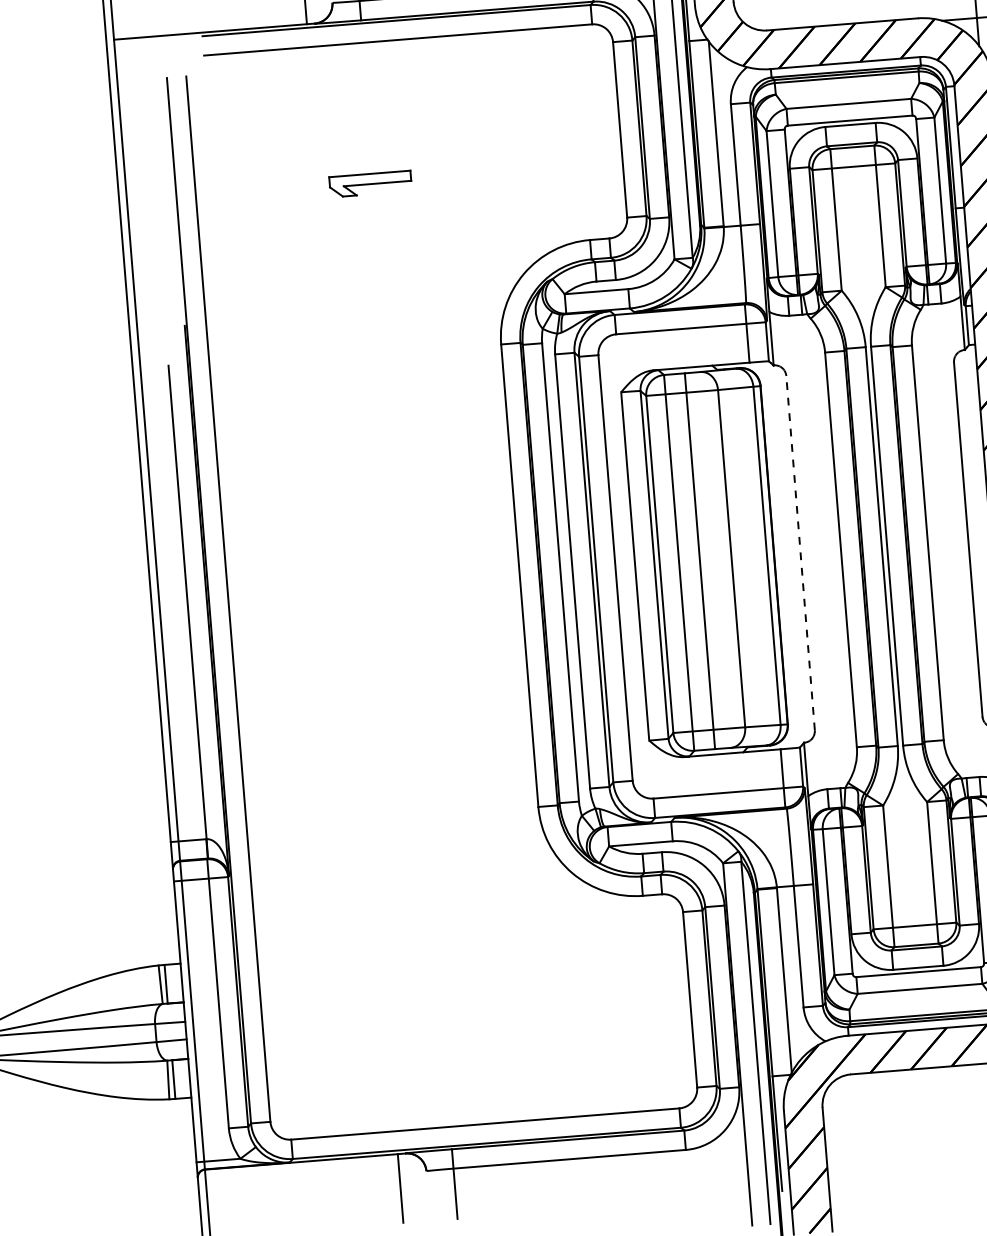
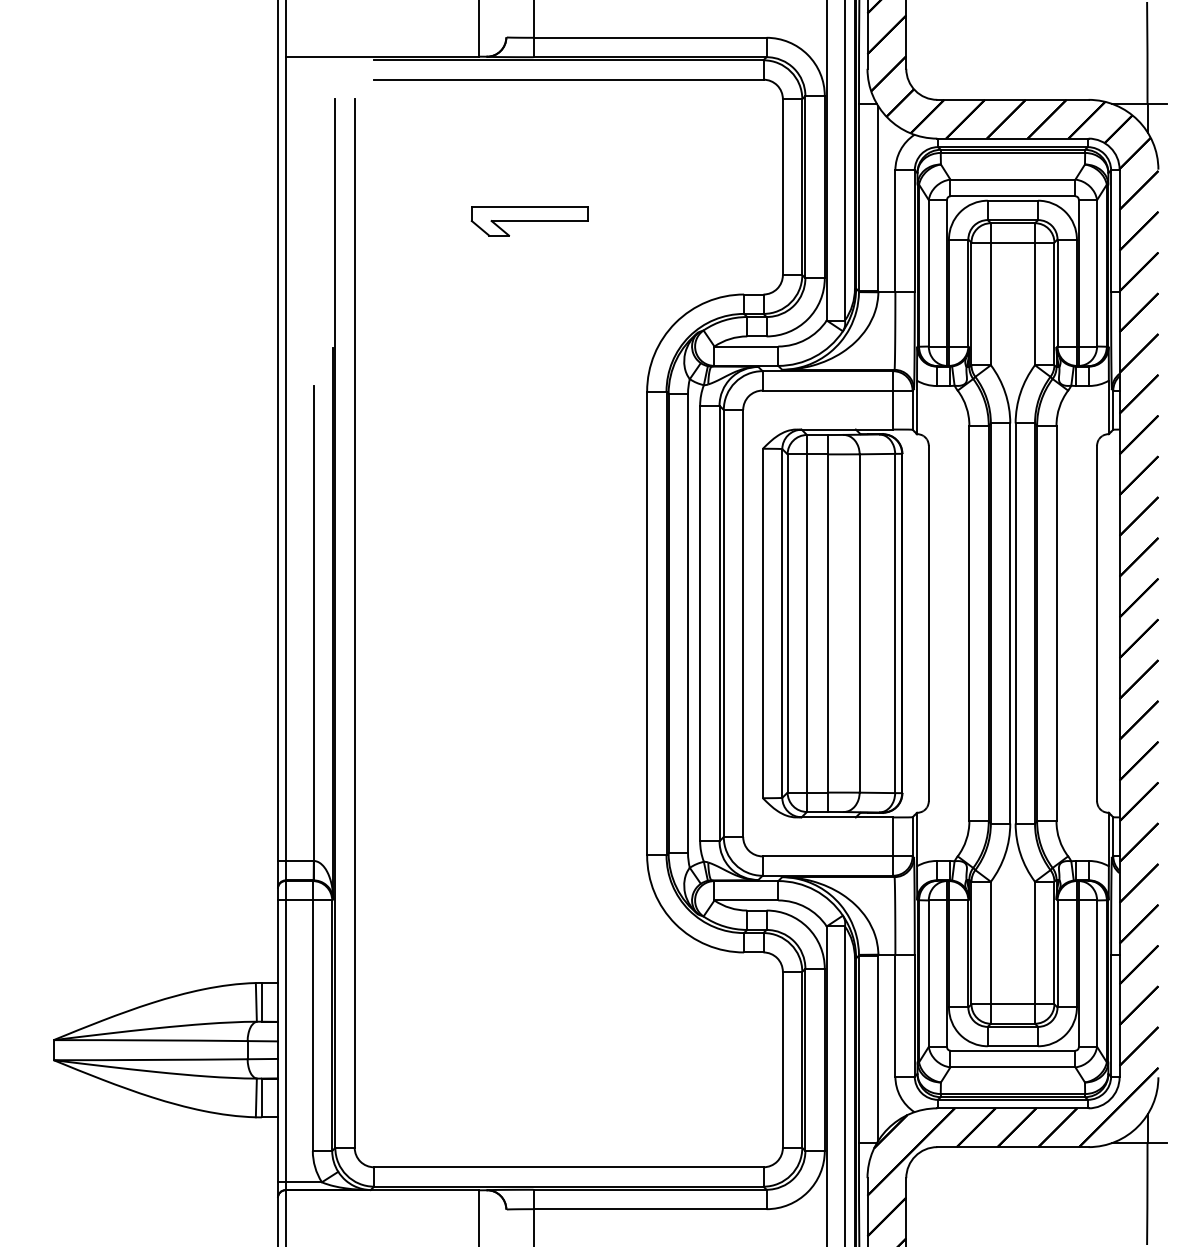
part: (370, 184) -> (529, 221), size x1.43
line: (800, 553) -> (928, 623), dashed -> solid

